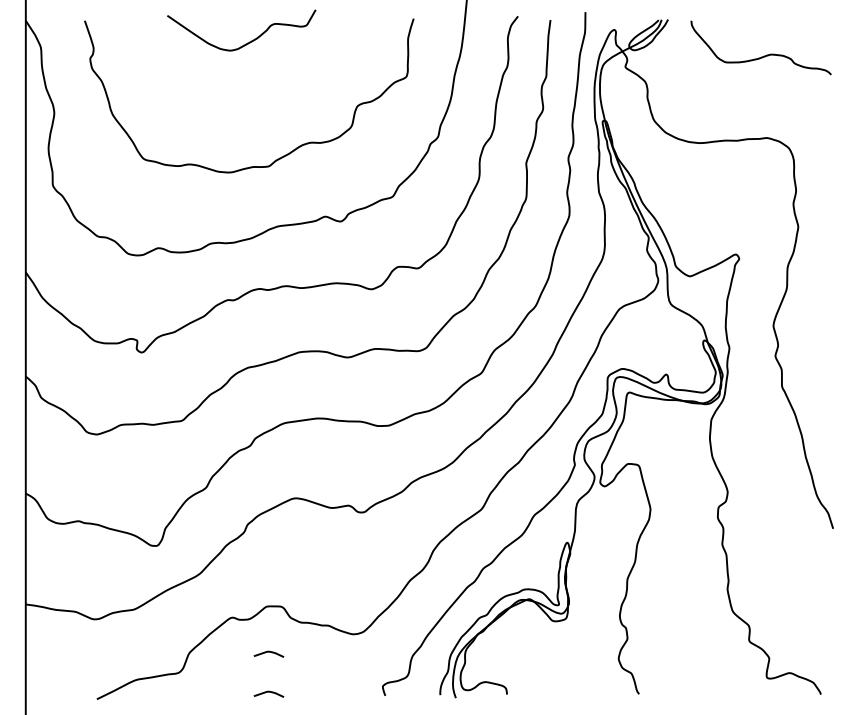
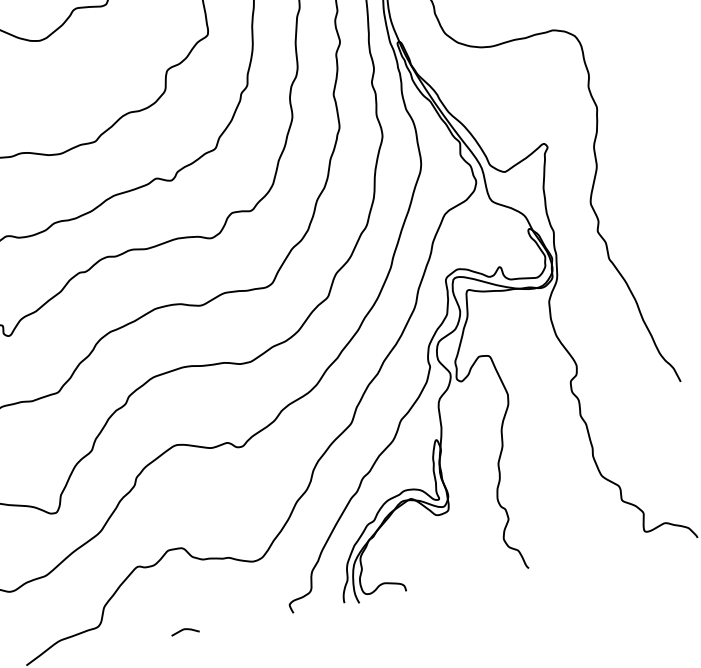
curve: (268, 652) -> (177, 592), removed

